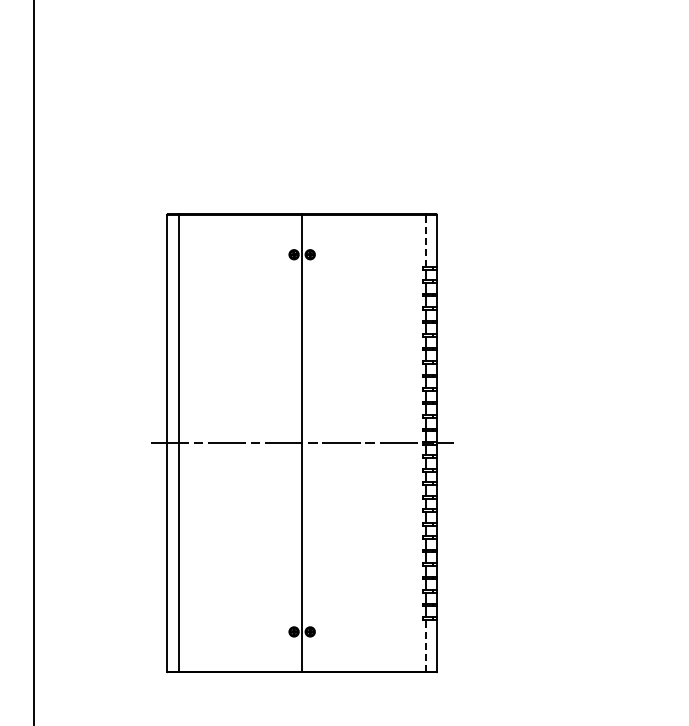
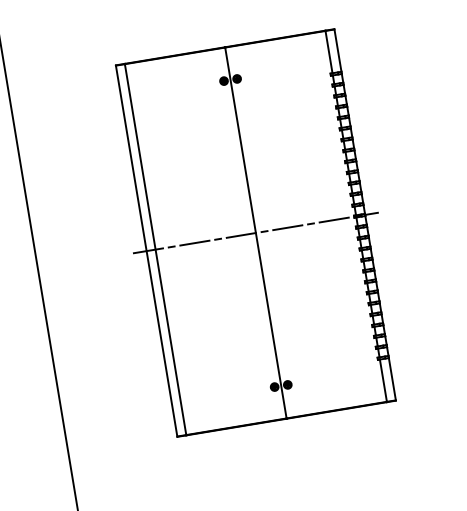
line: (425, 240) -> (328, 51), dashed -> solid
line: (425, 645) -> (383, 380), dashed -> solid

